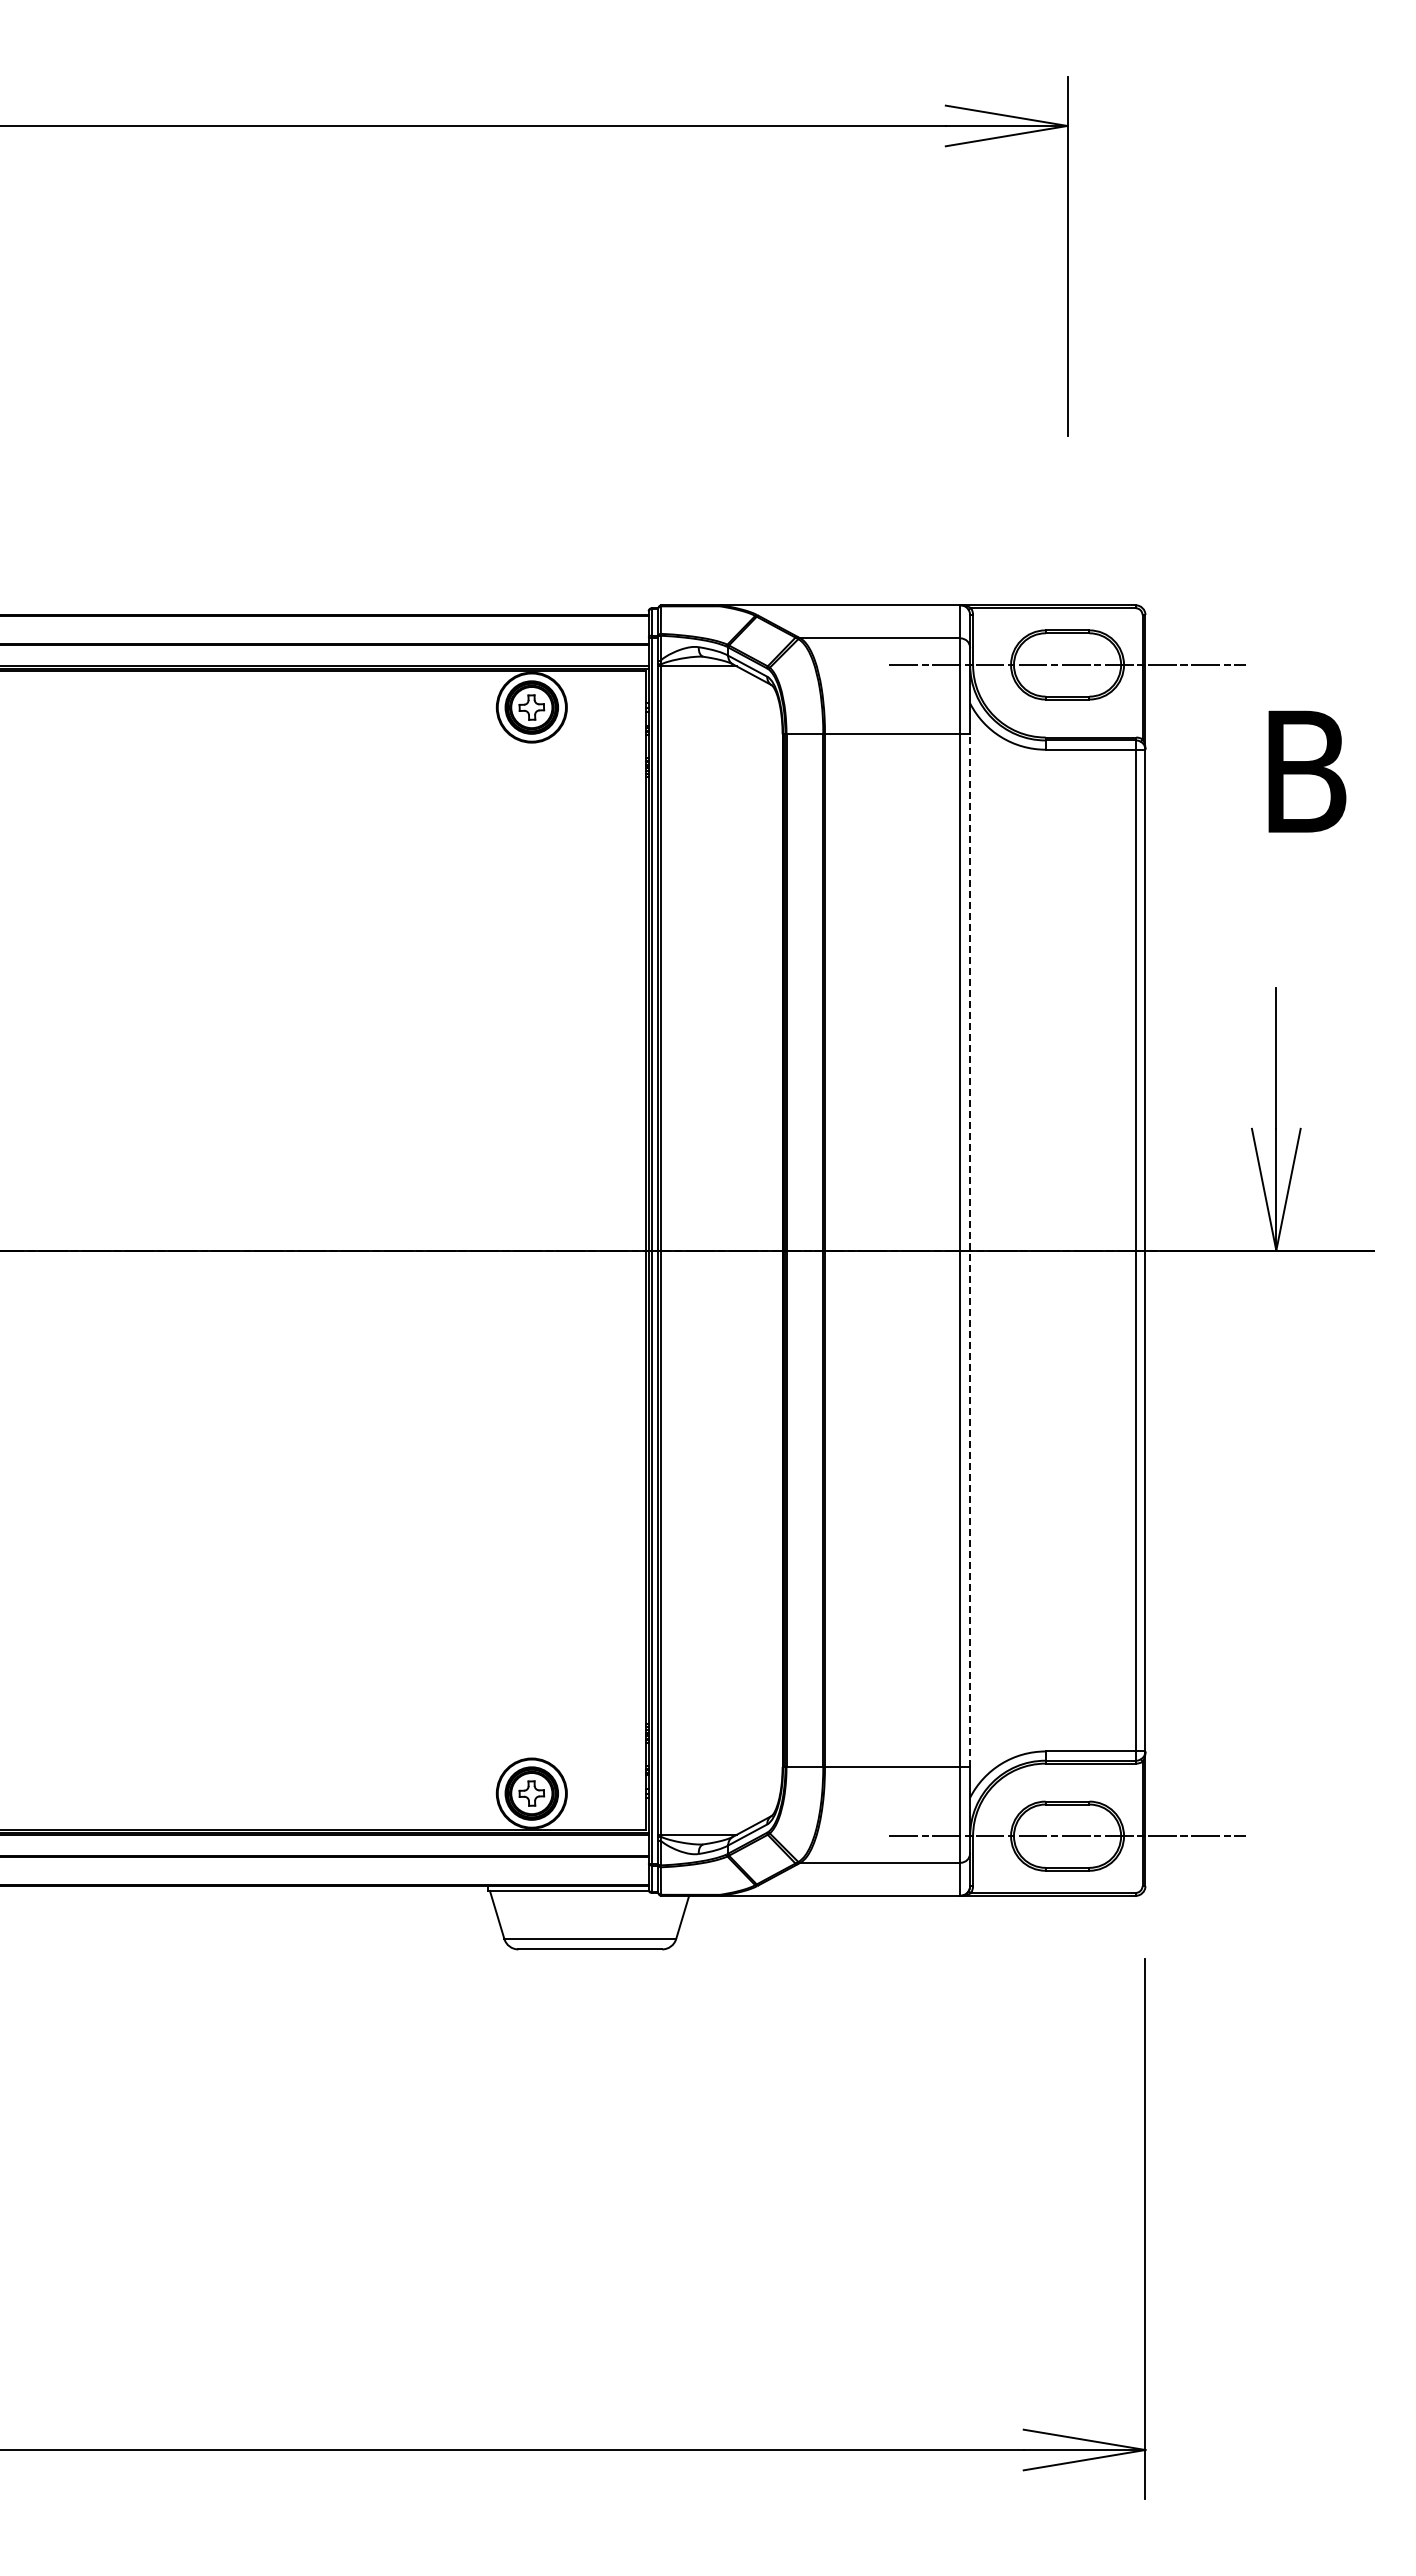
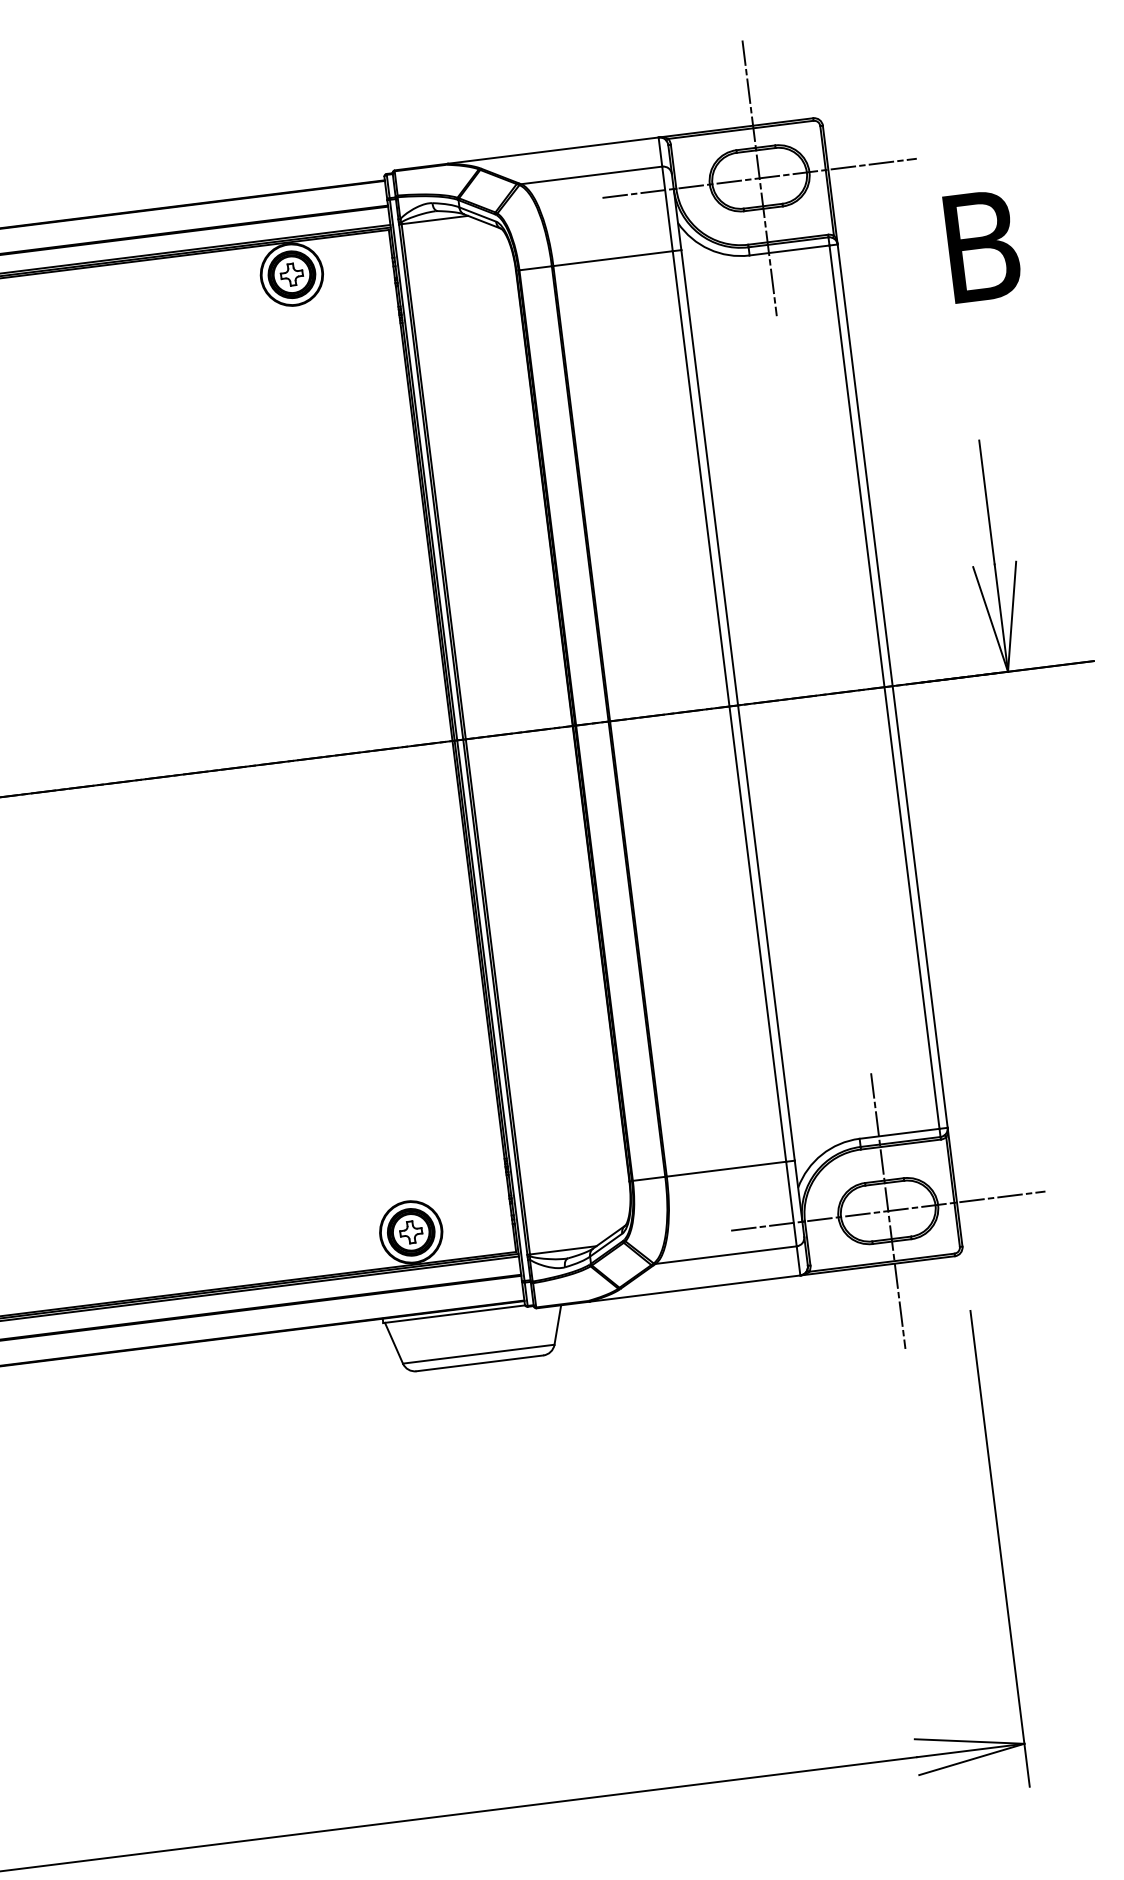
line: (1067, 664) -> (759, 177), added
line: (970, 1250) -> (738, 705), dashed -> solid
line: (1067, 1835) -> (888, 1210), added

